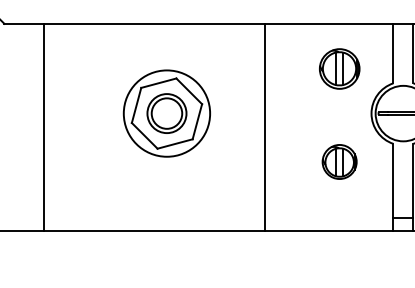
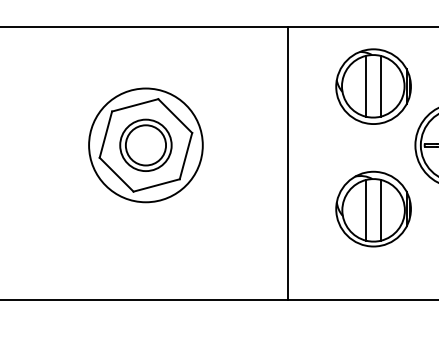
part: (339, 68) -> (373, 85), size x1.43
line: (264, 126) -> (287, 162), moved
part: (339, 161) -> (373, 208), size x1.67

